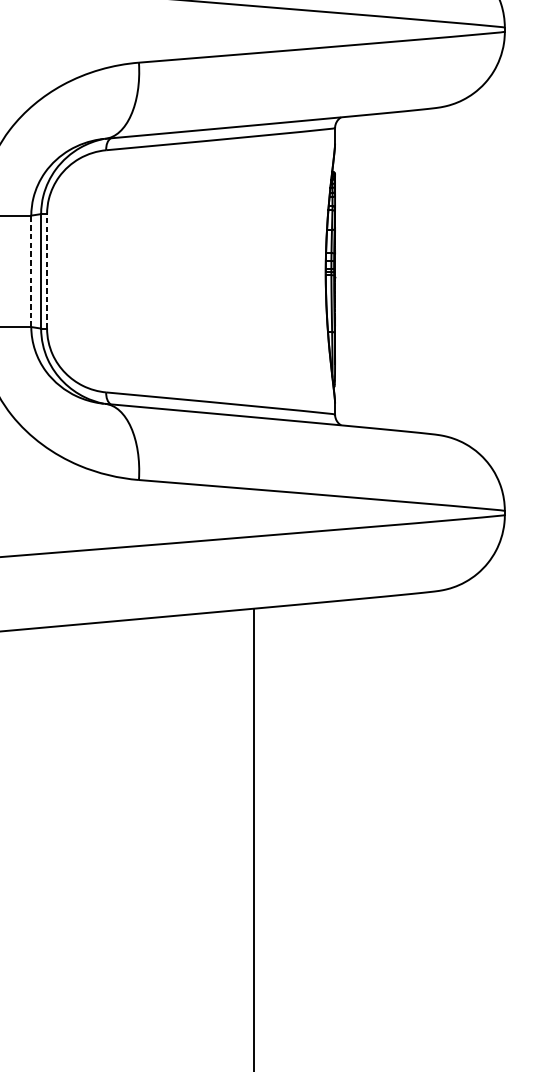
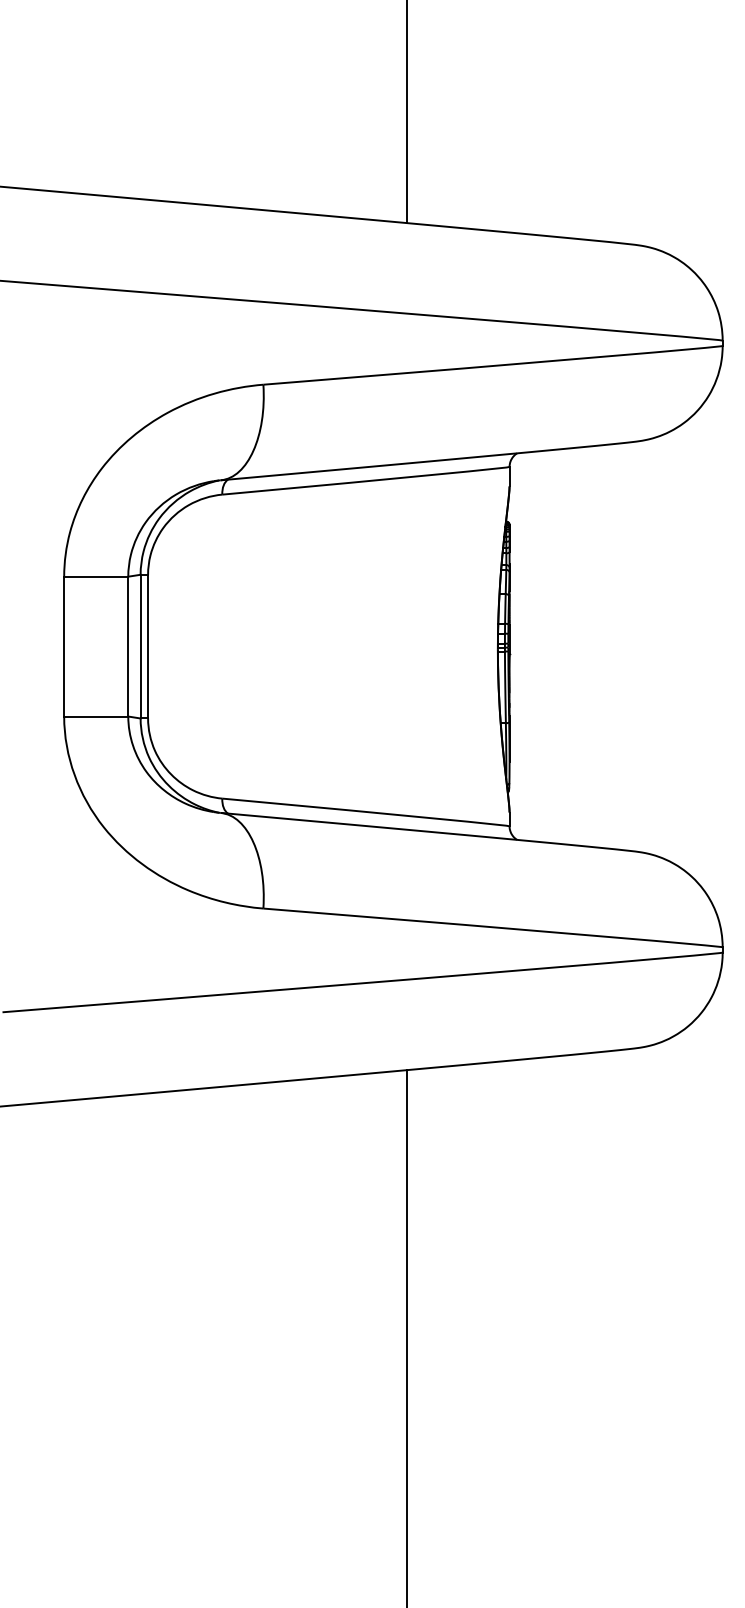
line: (31, 271) -> (128, 646), dashed -> solid
line: (47, 271) -> (148, 646), dashed -> solid

